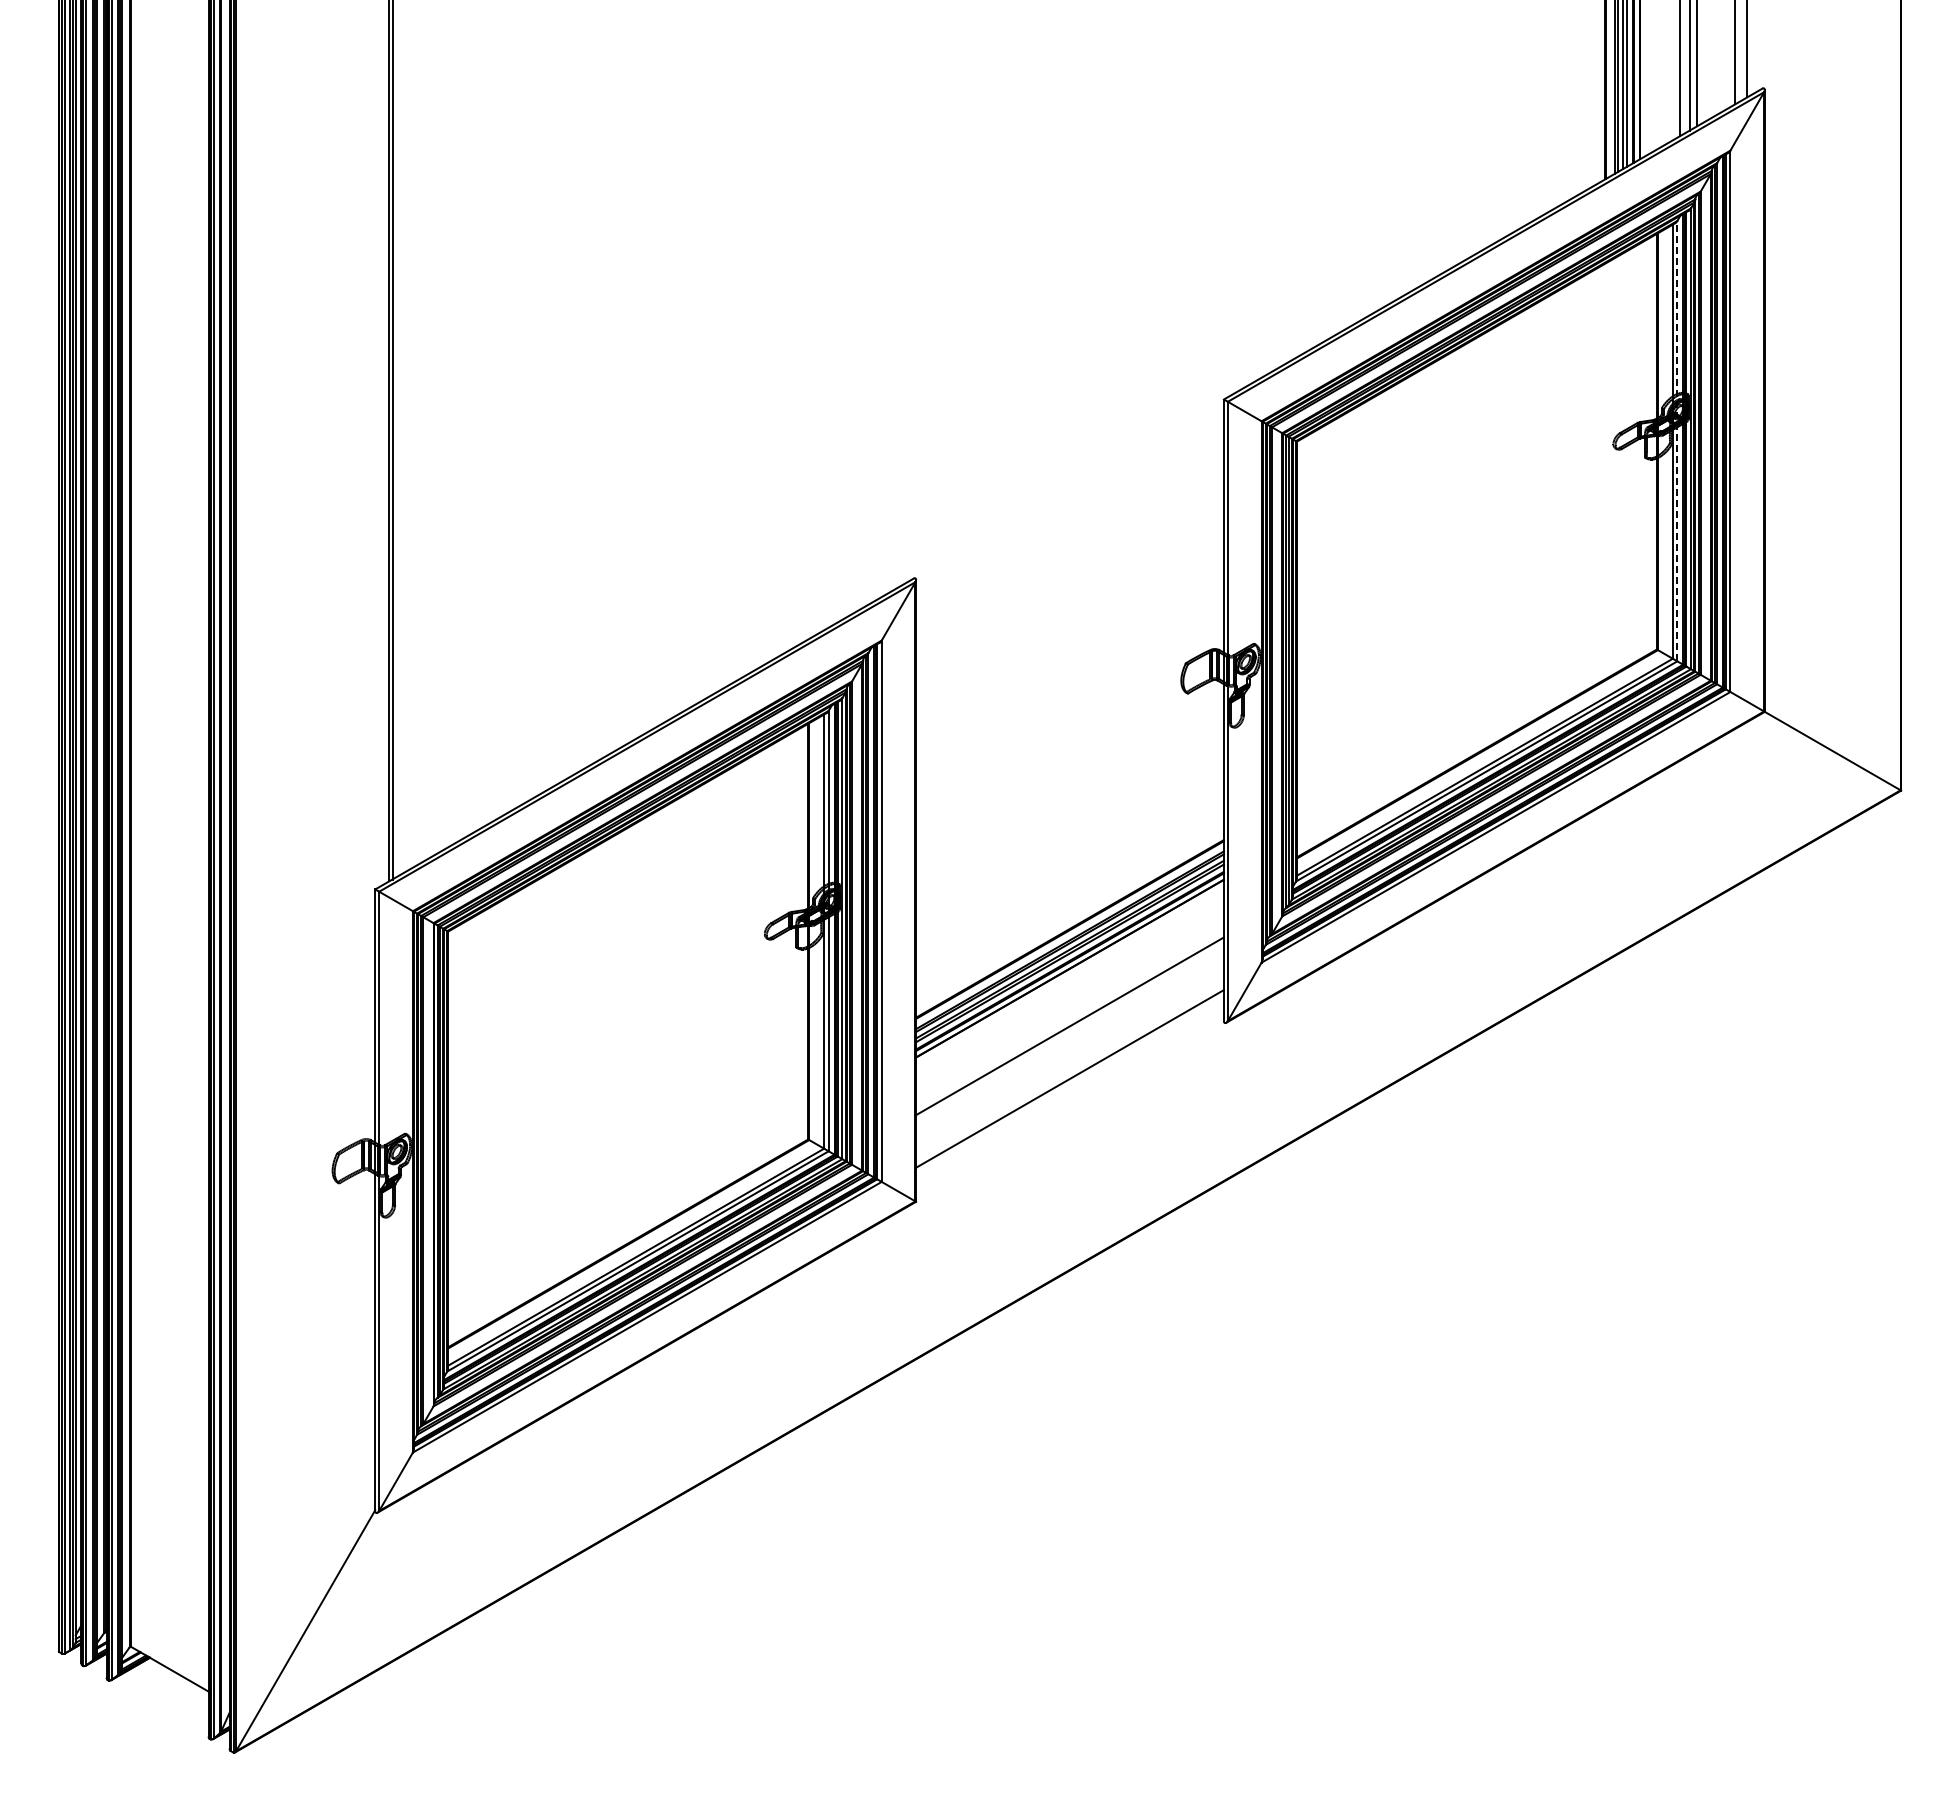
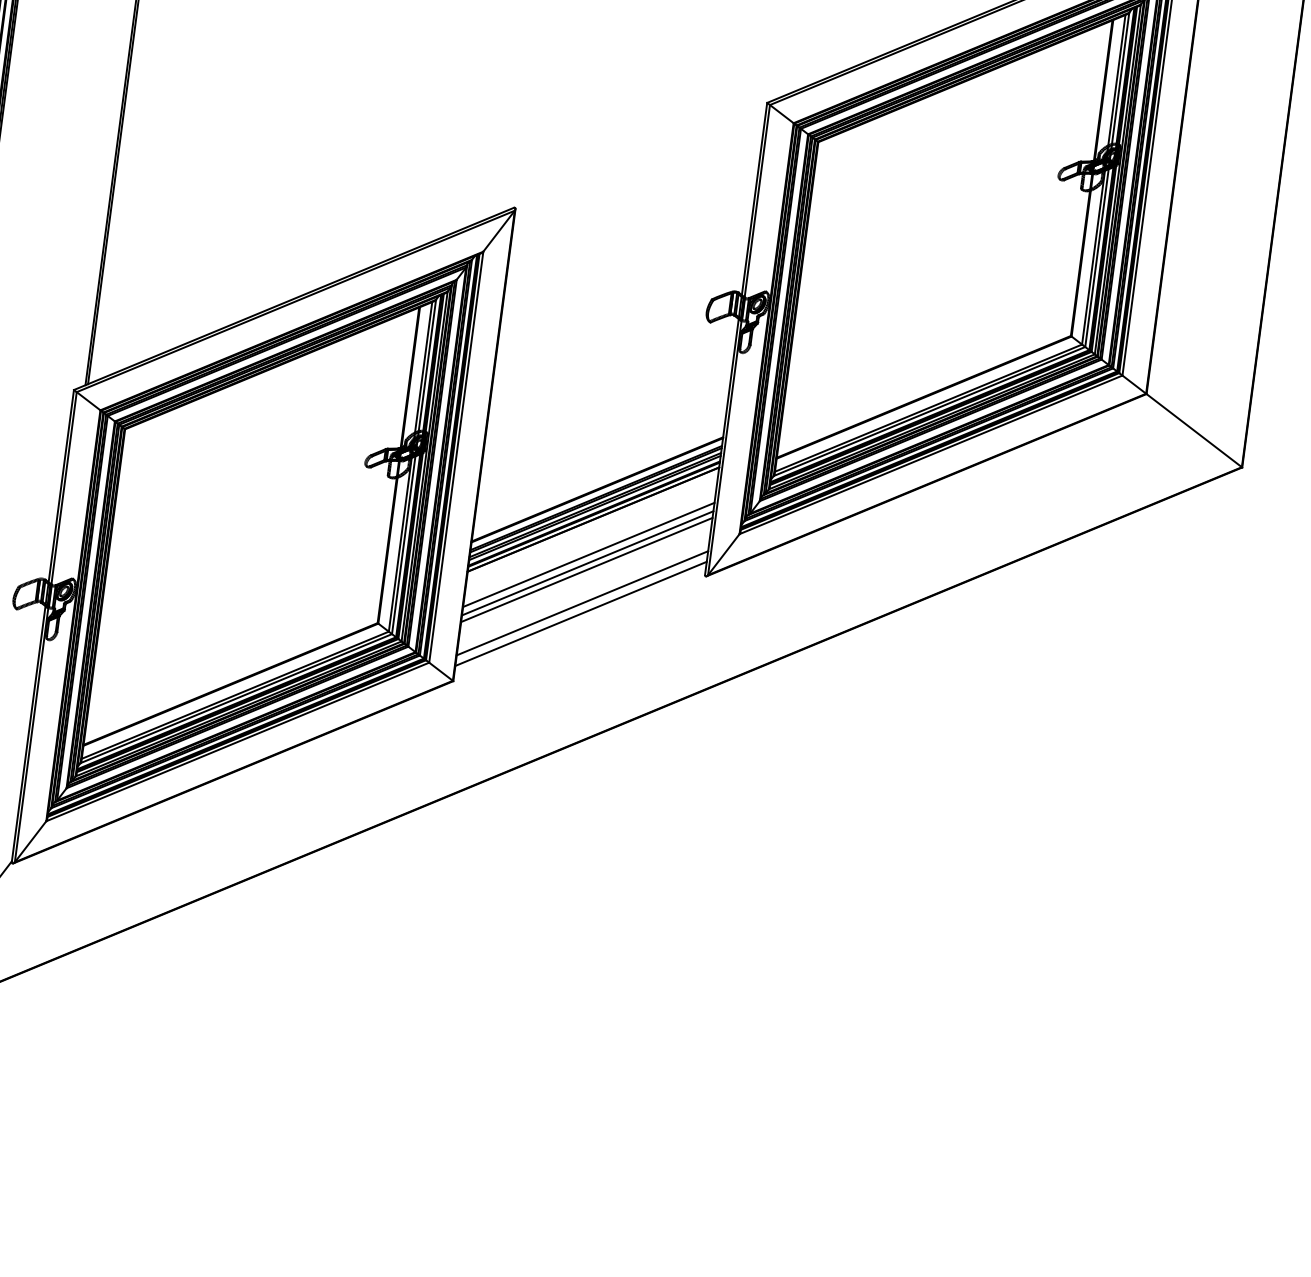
line: (1677, 440) -> (1107, 179), dashed -> solid
line: (1069, 1015) -> (588, 555), added
line: (1069, 1034) -> (586, 569), added
line: (1069, 1092) -> (580, 613), added

